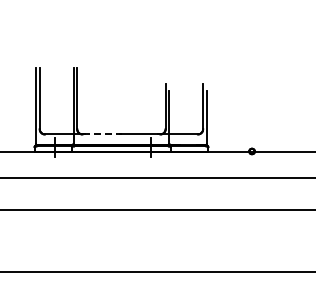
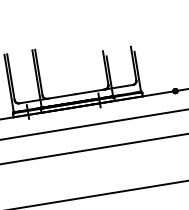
line: (102, 134) -> (62, 96), dashed -> solid

